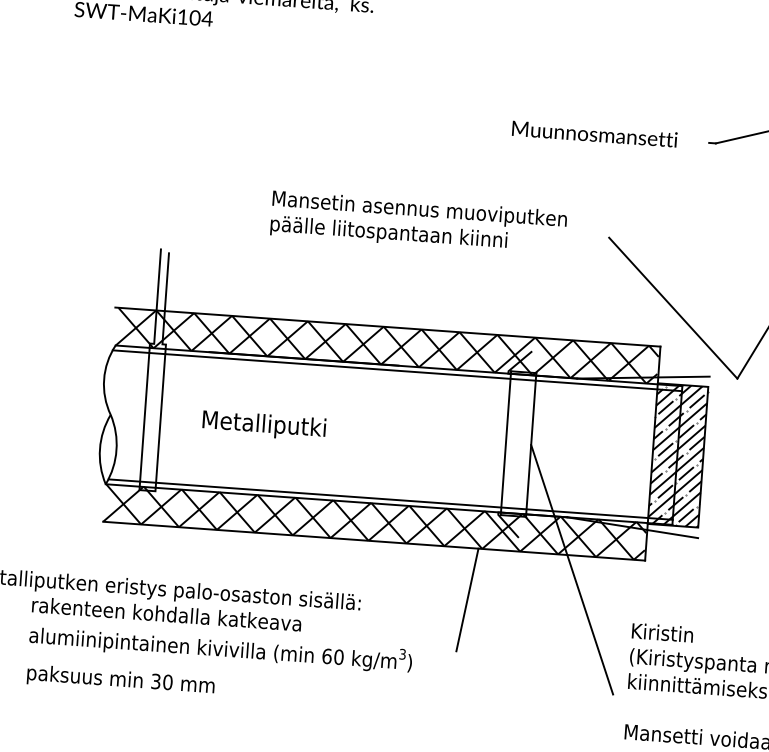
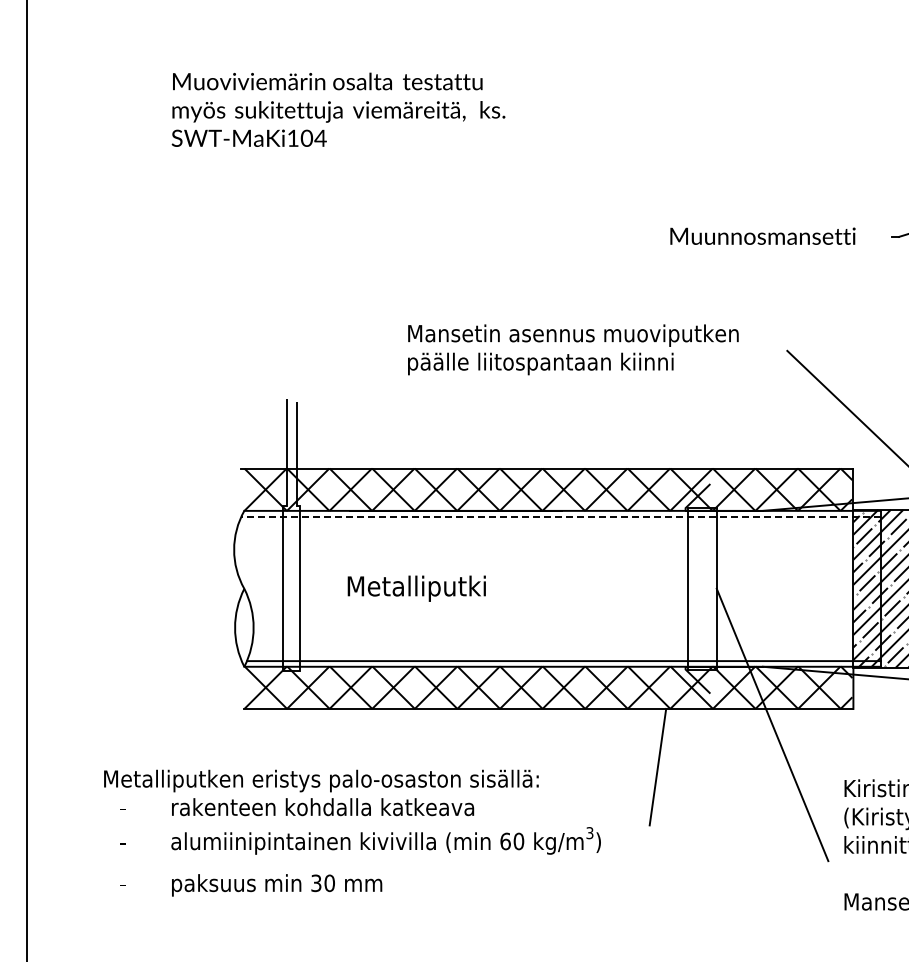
line: (397, 370) -> (561, 516), solid -> dashed

